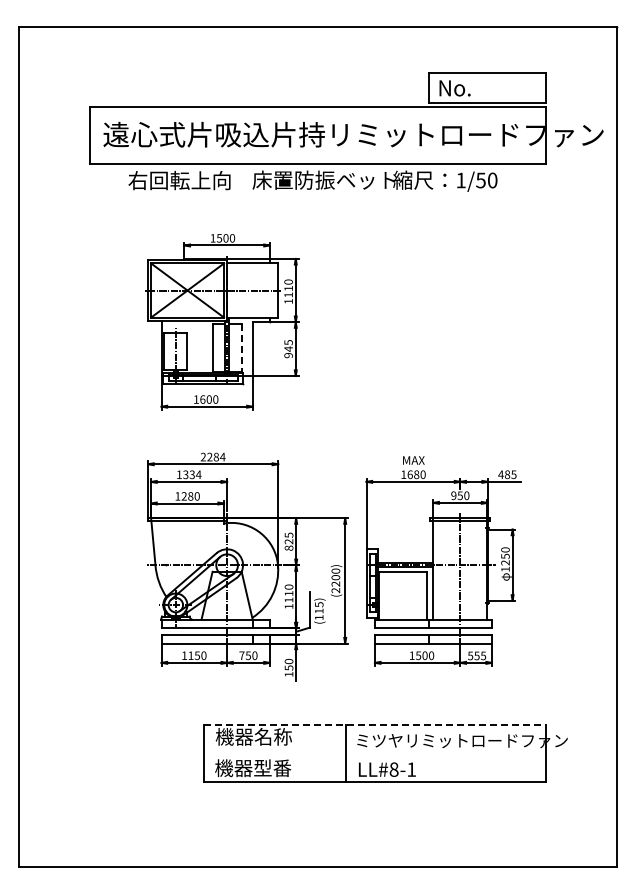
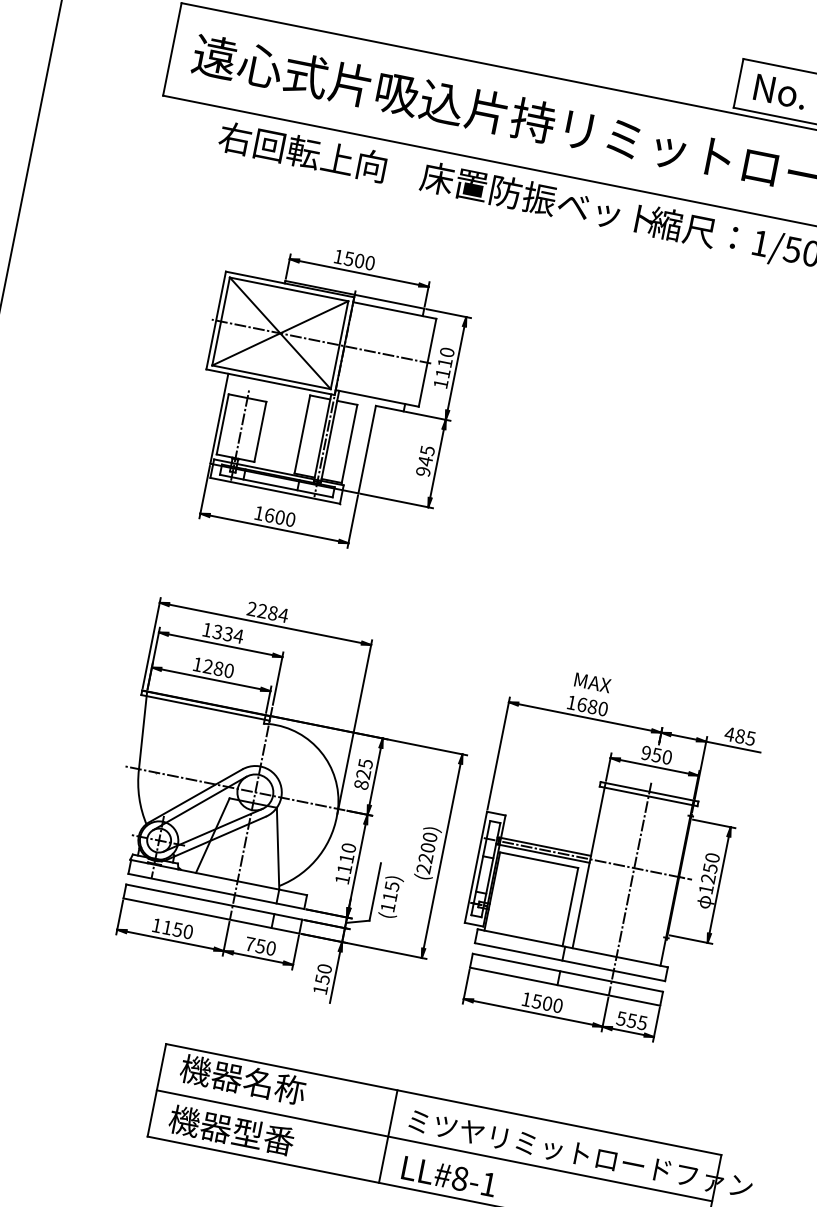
line: (241, 348) -> (349, 445), dashed -> solid
line: (374, 724) -> (443, 1098), dashed -> solid
line: (374, 753) -> (433, 1146), added

